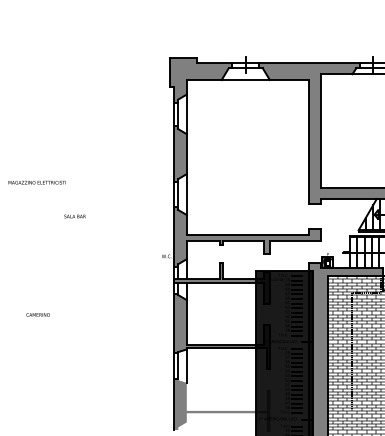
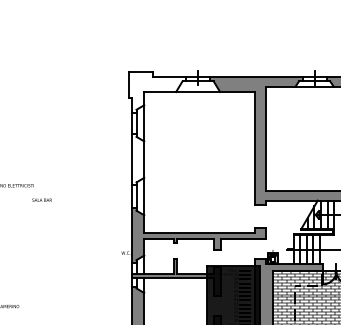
fill: (200, 80) -> (156, 92), removed
fill: (179, 153) -> (137, 159), removed
text: (74, 216) -> (41, 200), moved

